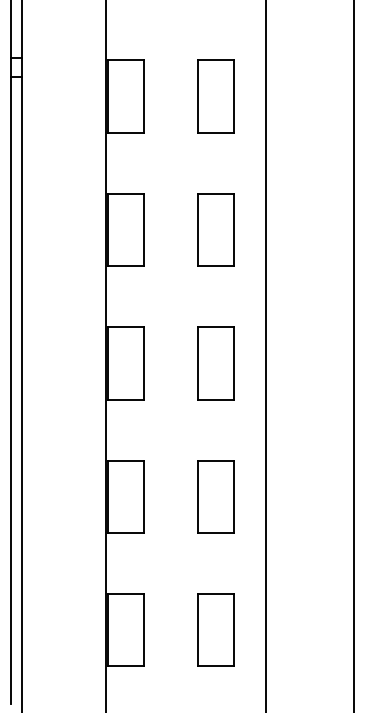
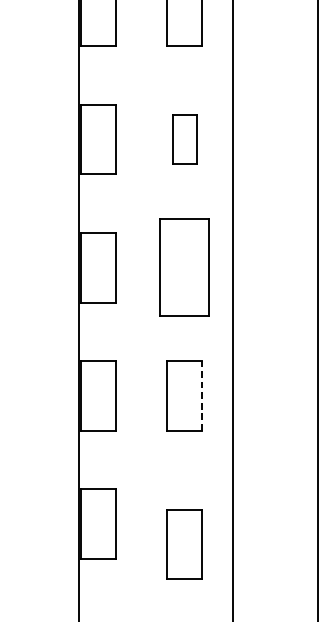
part: (215, 229) -> (184, 139), size x0.7
part: (215, 363) -> (184, 267), size x1.4
line: (233, 496) -> (201, 395), solid -> dashed
part: (215, 629) -> (184, 543), moved

